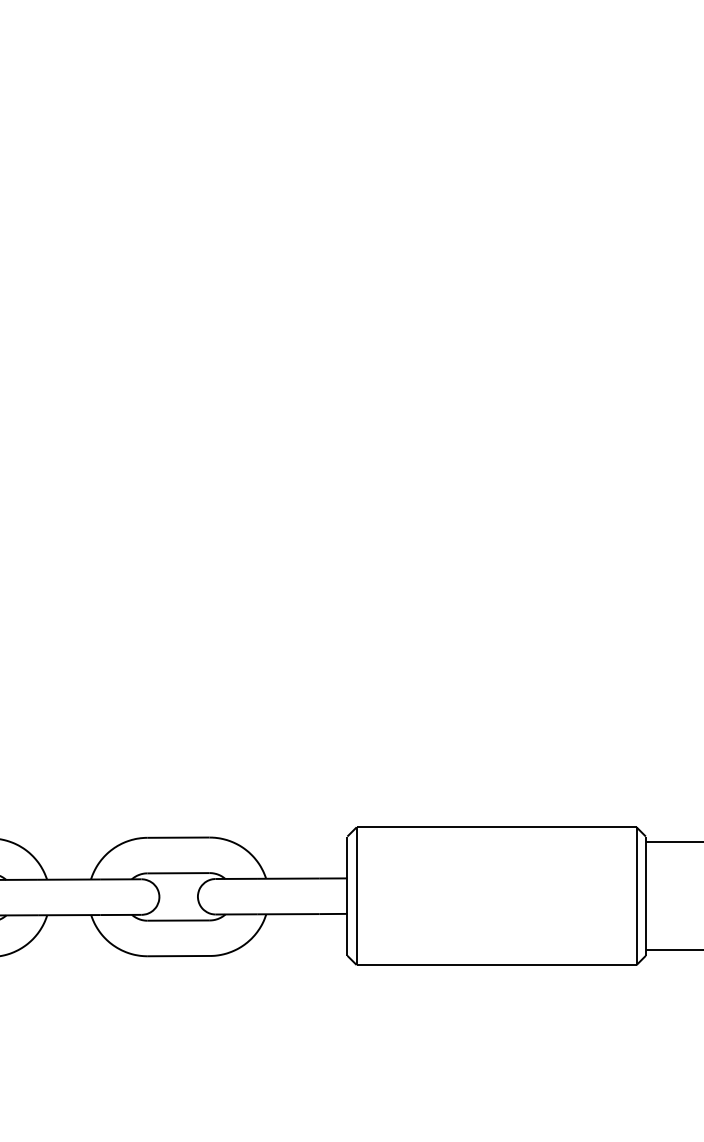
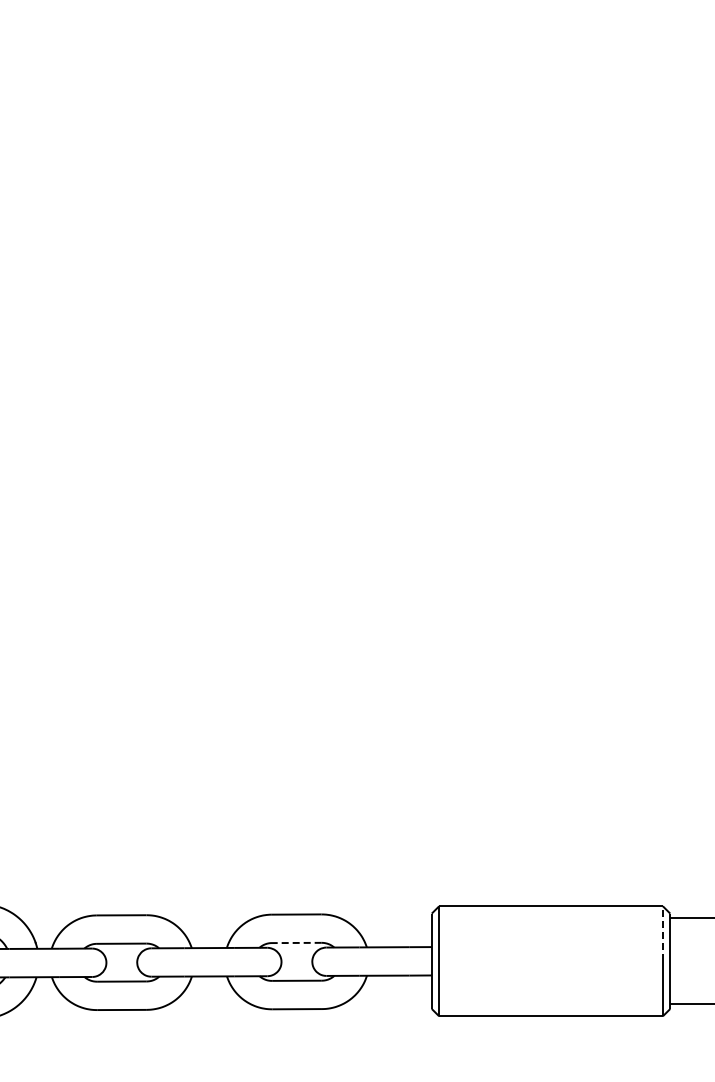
line: (636, 861) -> (662, 933), solid -> dashed
line: (178, 872) -> (296, 942), solid -> dashed

